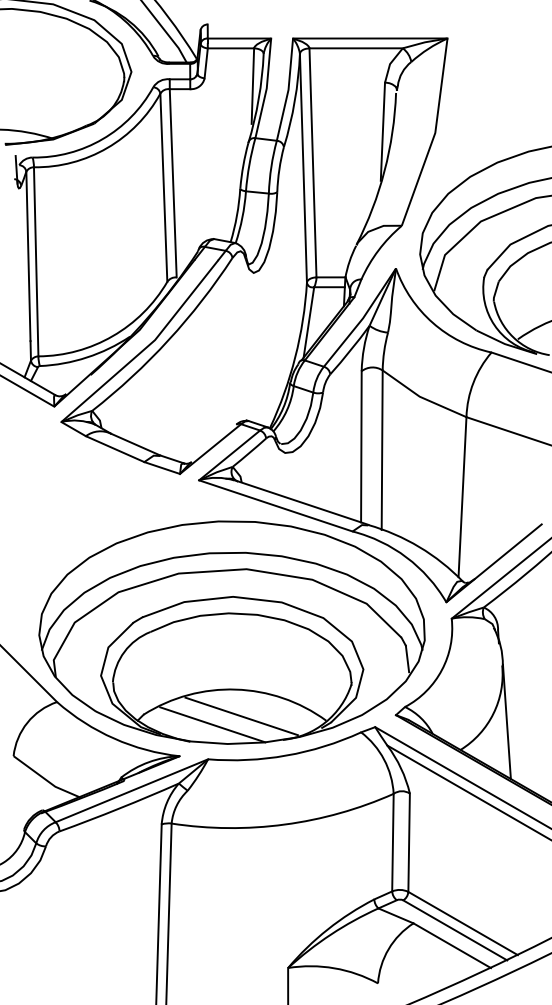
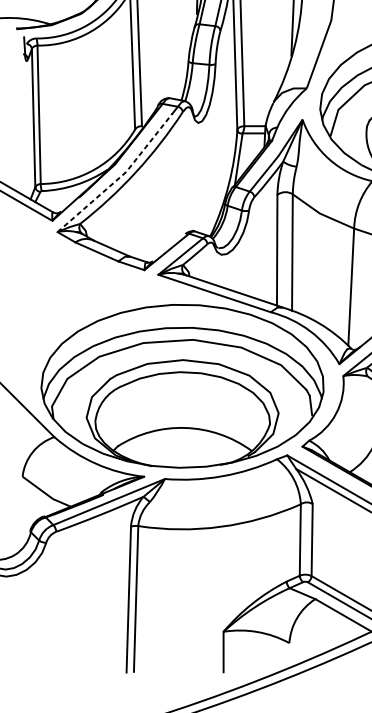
line: (147, 346) -> (120, 176), solid -> dashed
line: (241, 716) -> (189, 447), removed
line: (212, 724) -> (168, 453), removed

